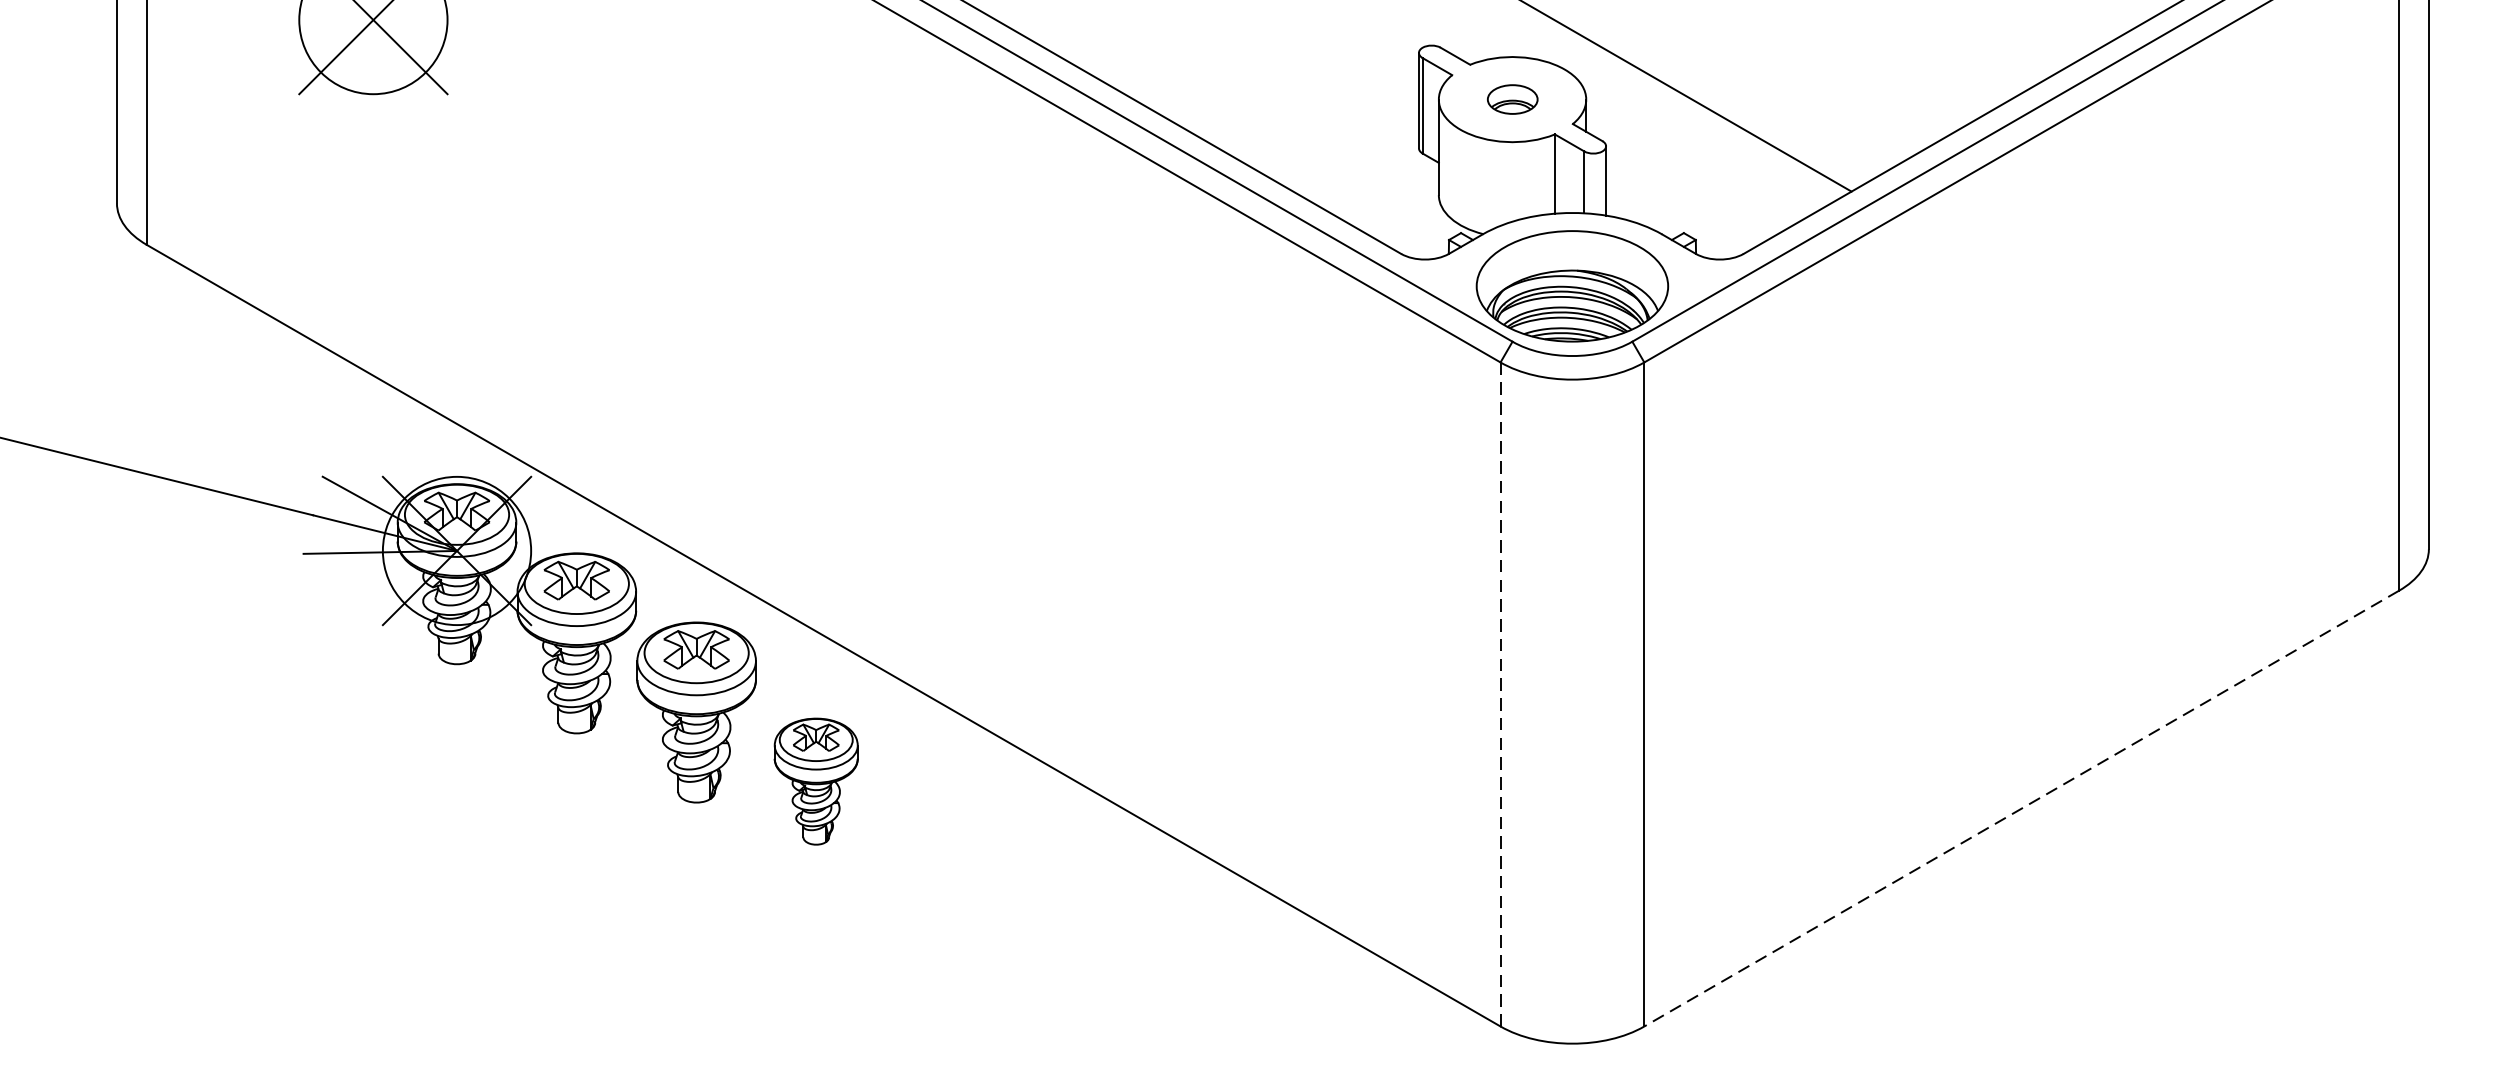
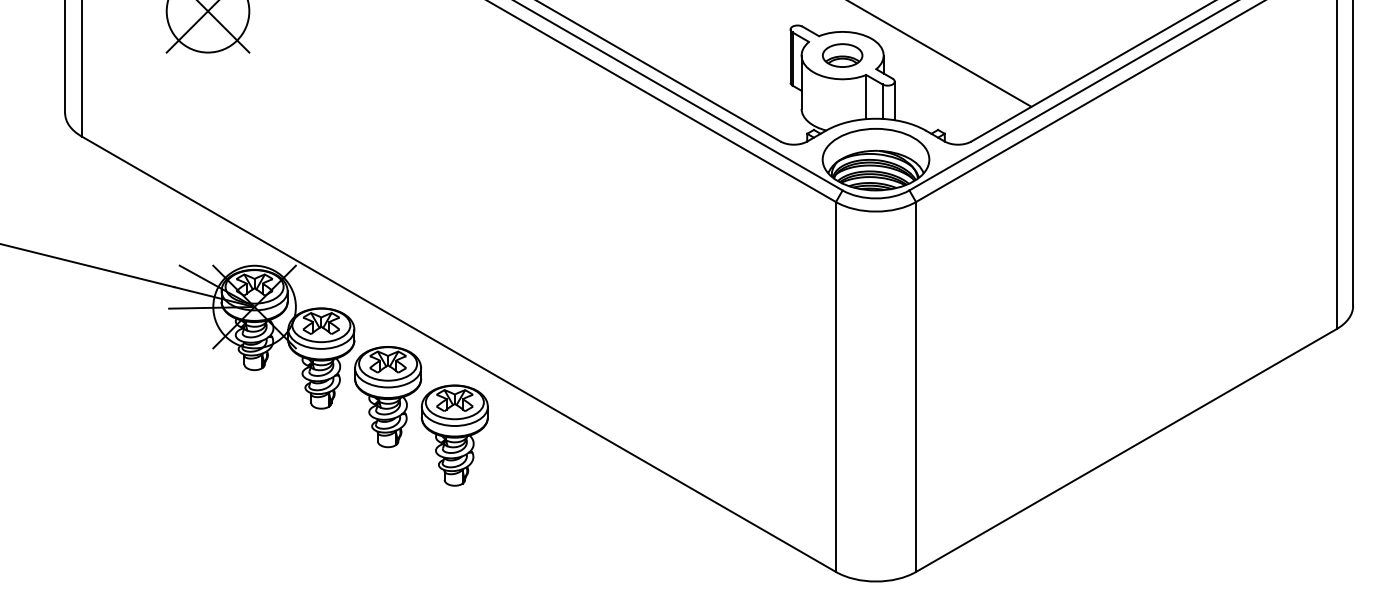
part: (1512, 99) -> (842, 55), size x1.43
line: (1499, 695) -> (835, 387), dashed -> solid
part: (815, 781) -> (454, 435), size x1.43
line: (2022, 808) -> (1126, 450), dashed -> solid

